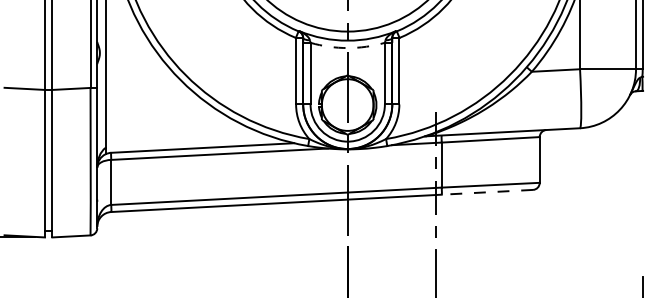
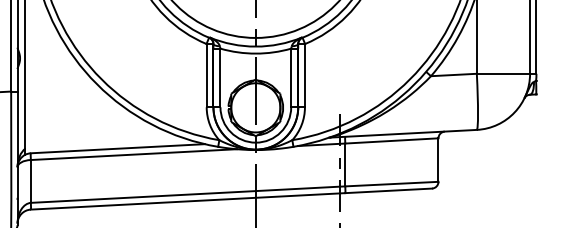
arc: (347, 48) -> (255, 54), dashed -> solid
line: (487, 192) -> (388, 191), dashed -> solid

